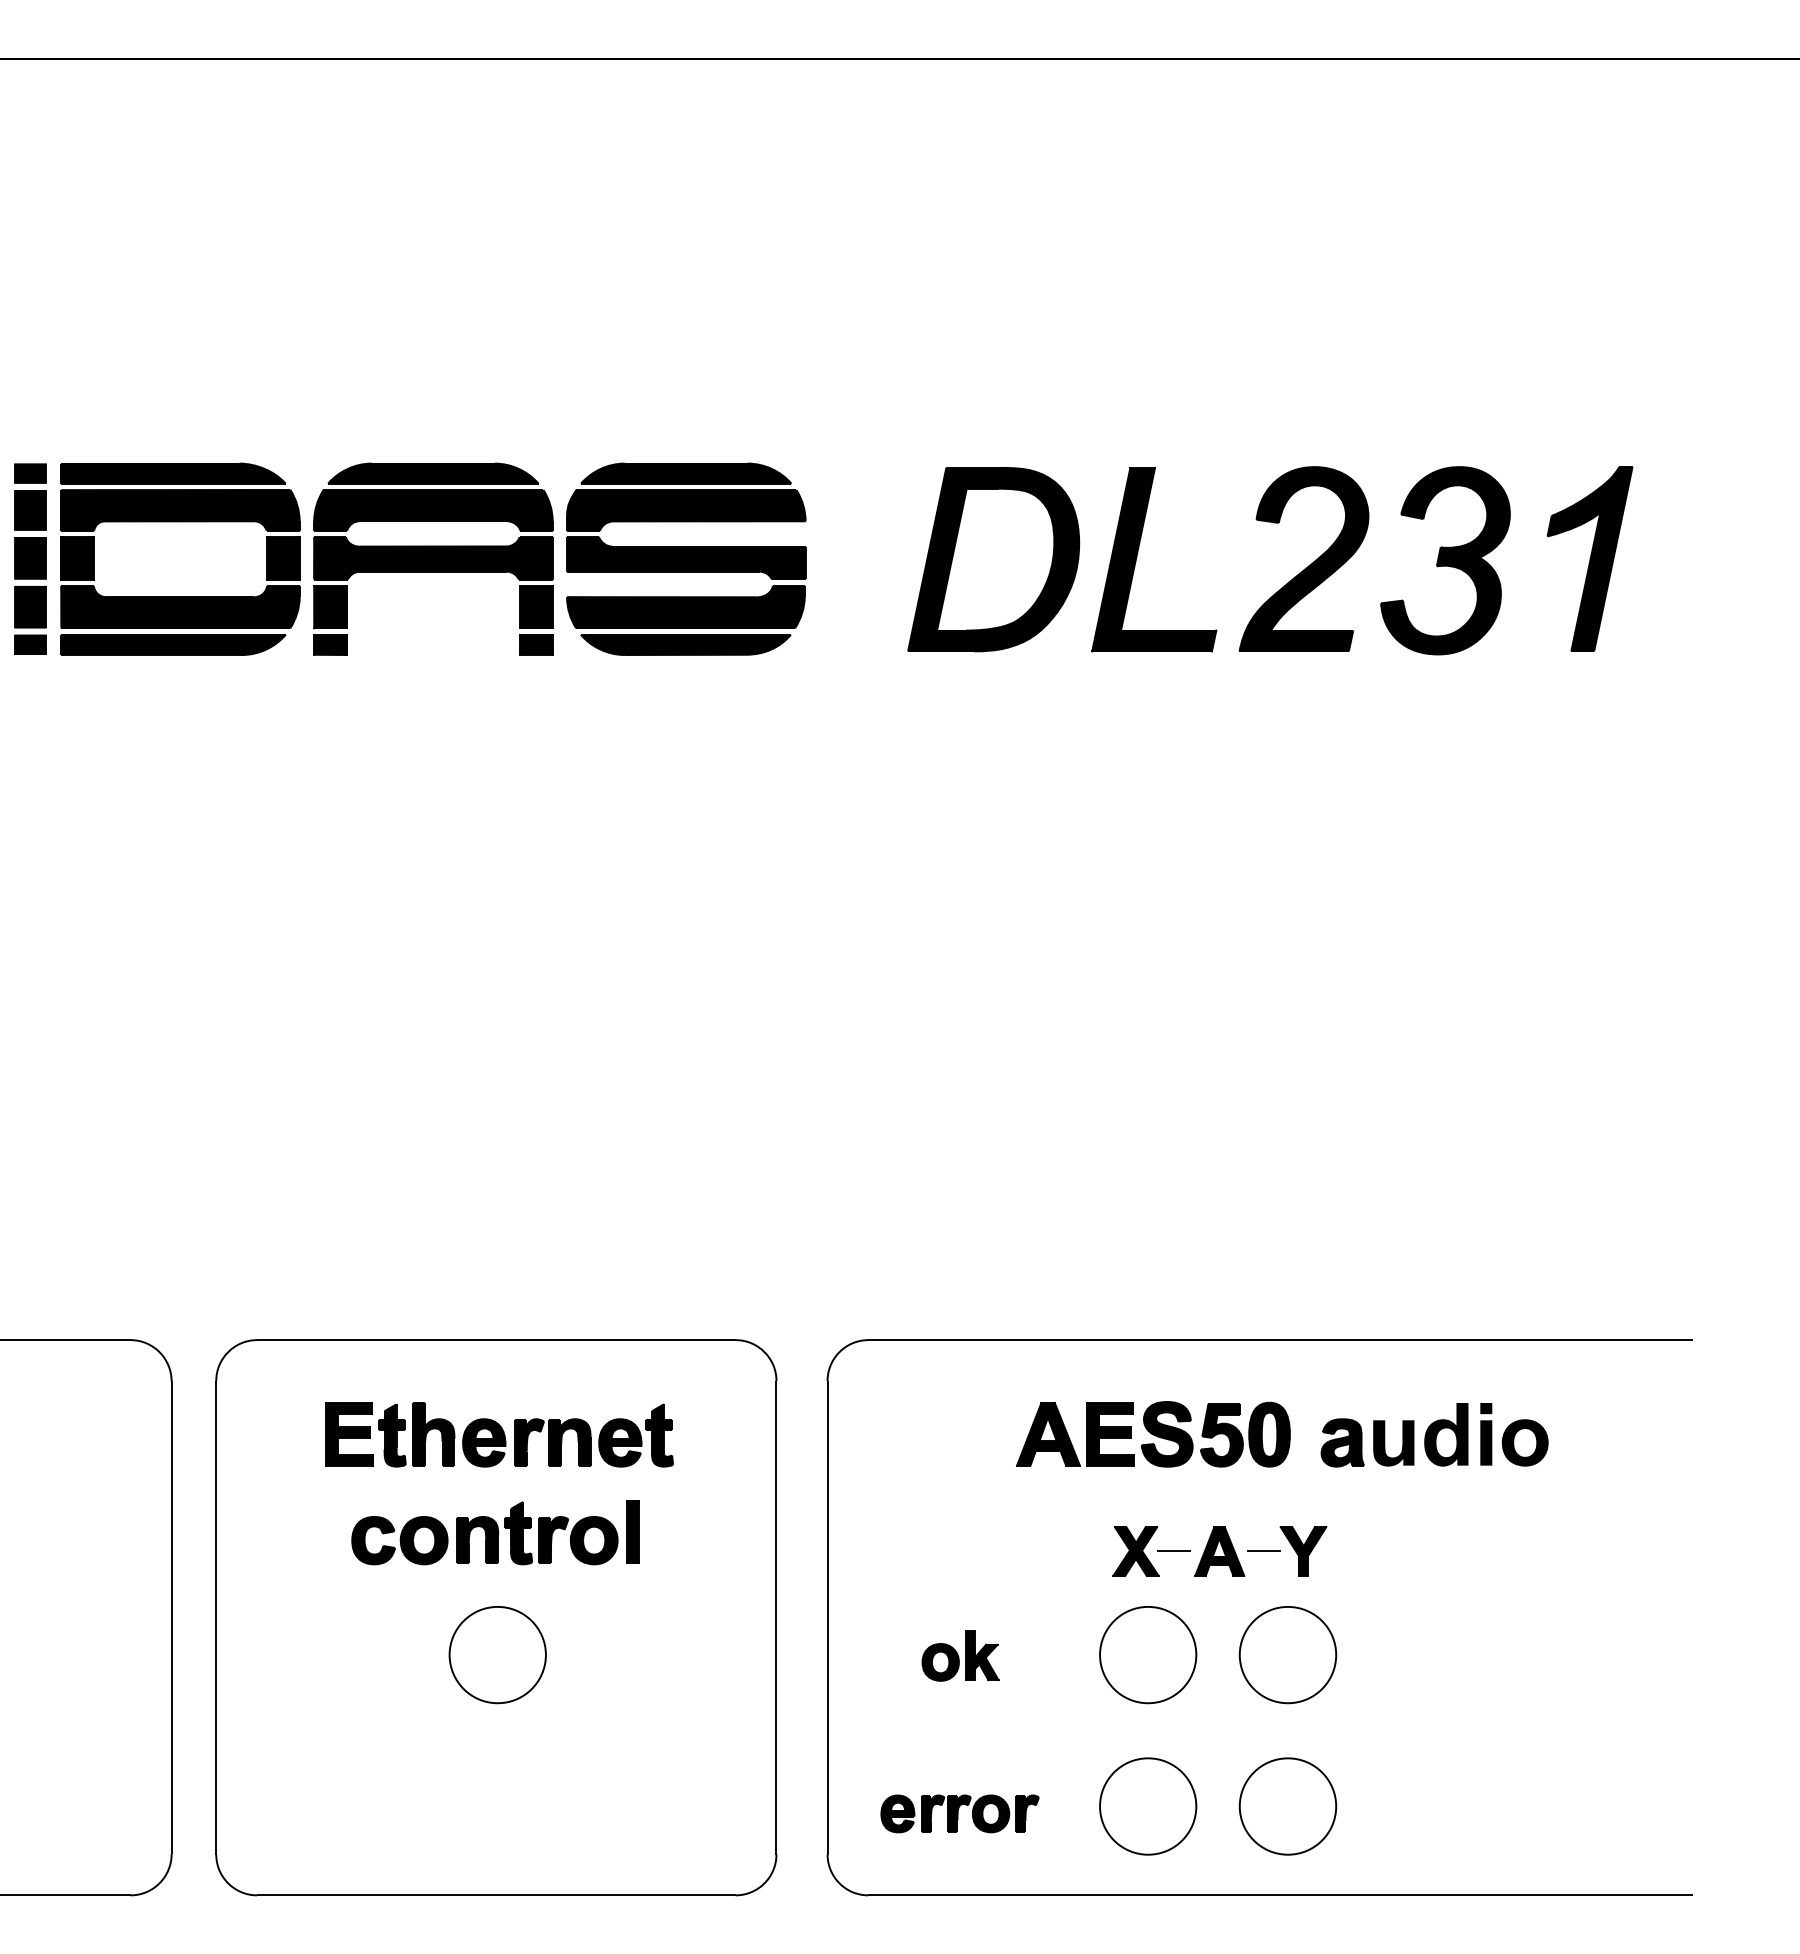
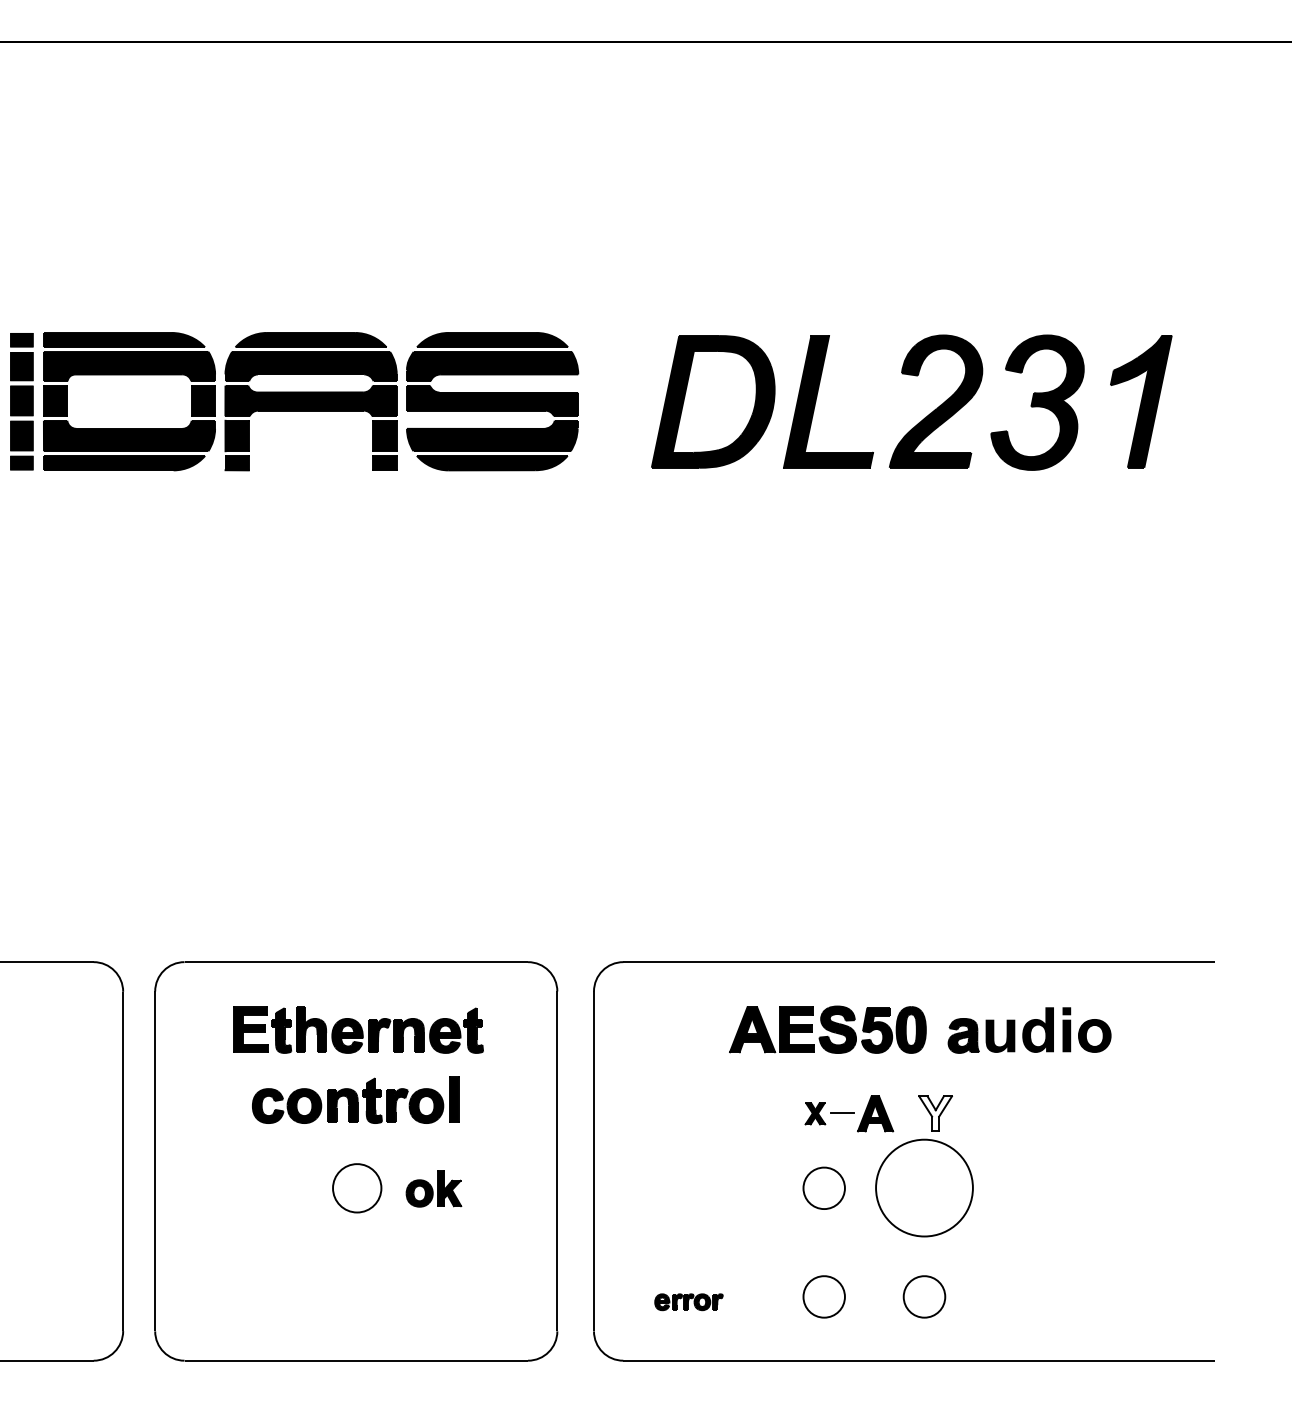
line: (1263, 1550) -> (906, 1113), removed
part: (1135, 1551) -> (815, 1113), size x0.6
fill: (1303, 1551) -> (935, 1113), removed
part: (497, 1655) -> (357, 1188), size x0.7
part: (960, 1655) -> (433, 1188), moved
part: (1148, 1655) -> (824, 1188), size x0.6
part: (1287, 1655) -> (924, 1188), size x1.4
part: (1148, 1806) -> (824, 1296), size x0.6
part: (1287, 1806) -> (924, 1296), size x0.6
part: (959, 1813) -> (688, 1301), size x0.6

